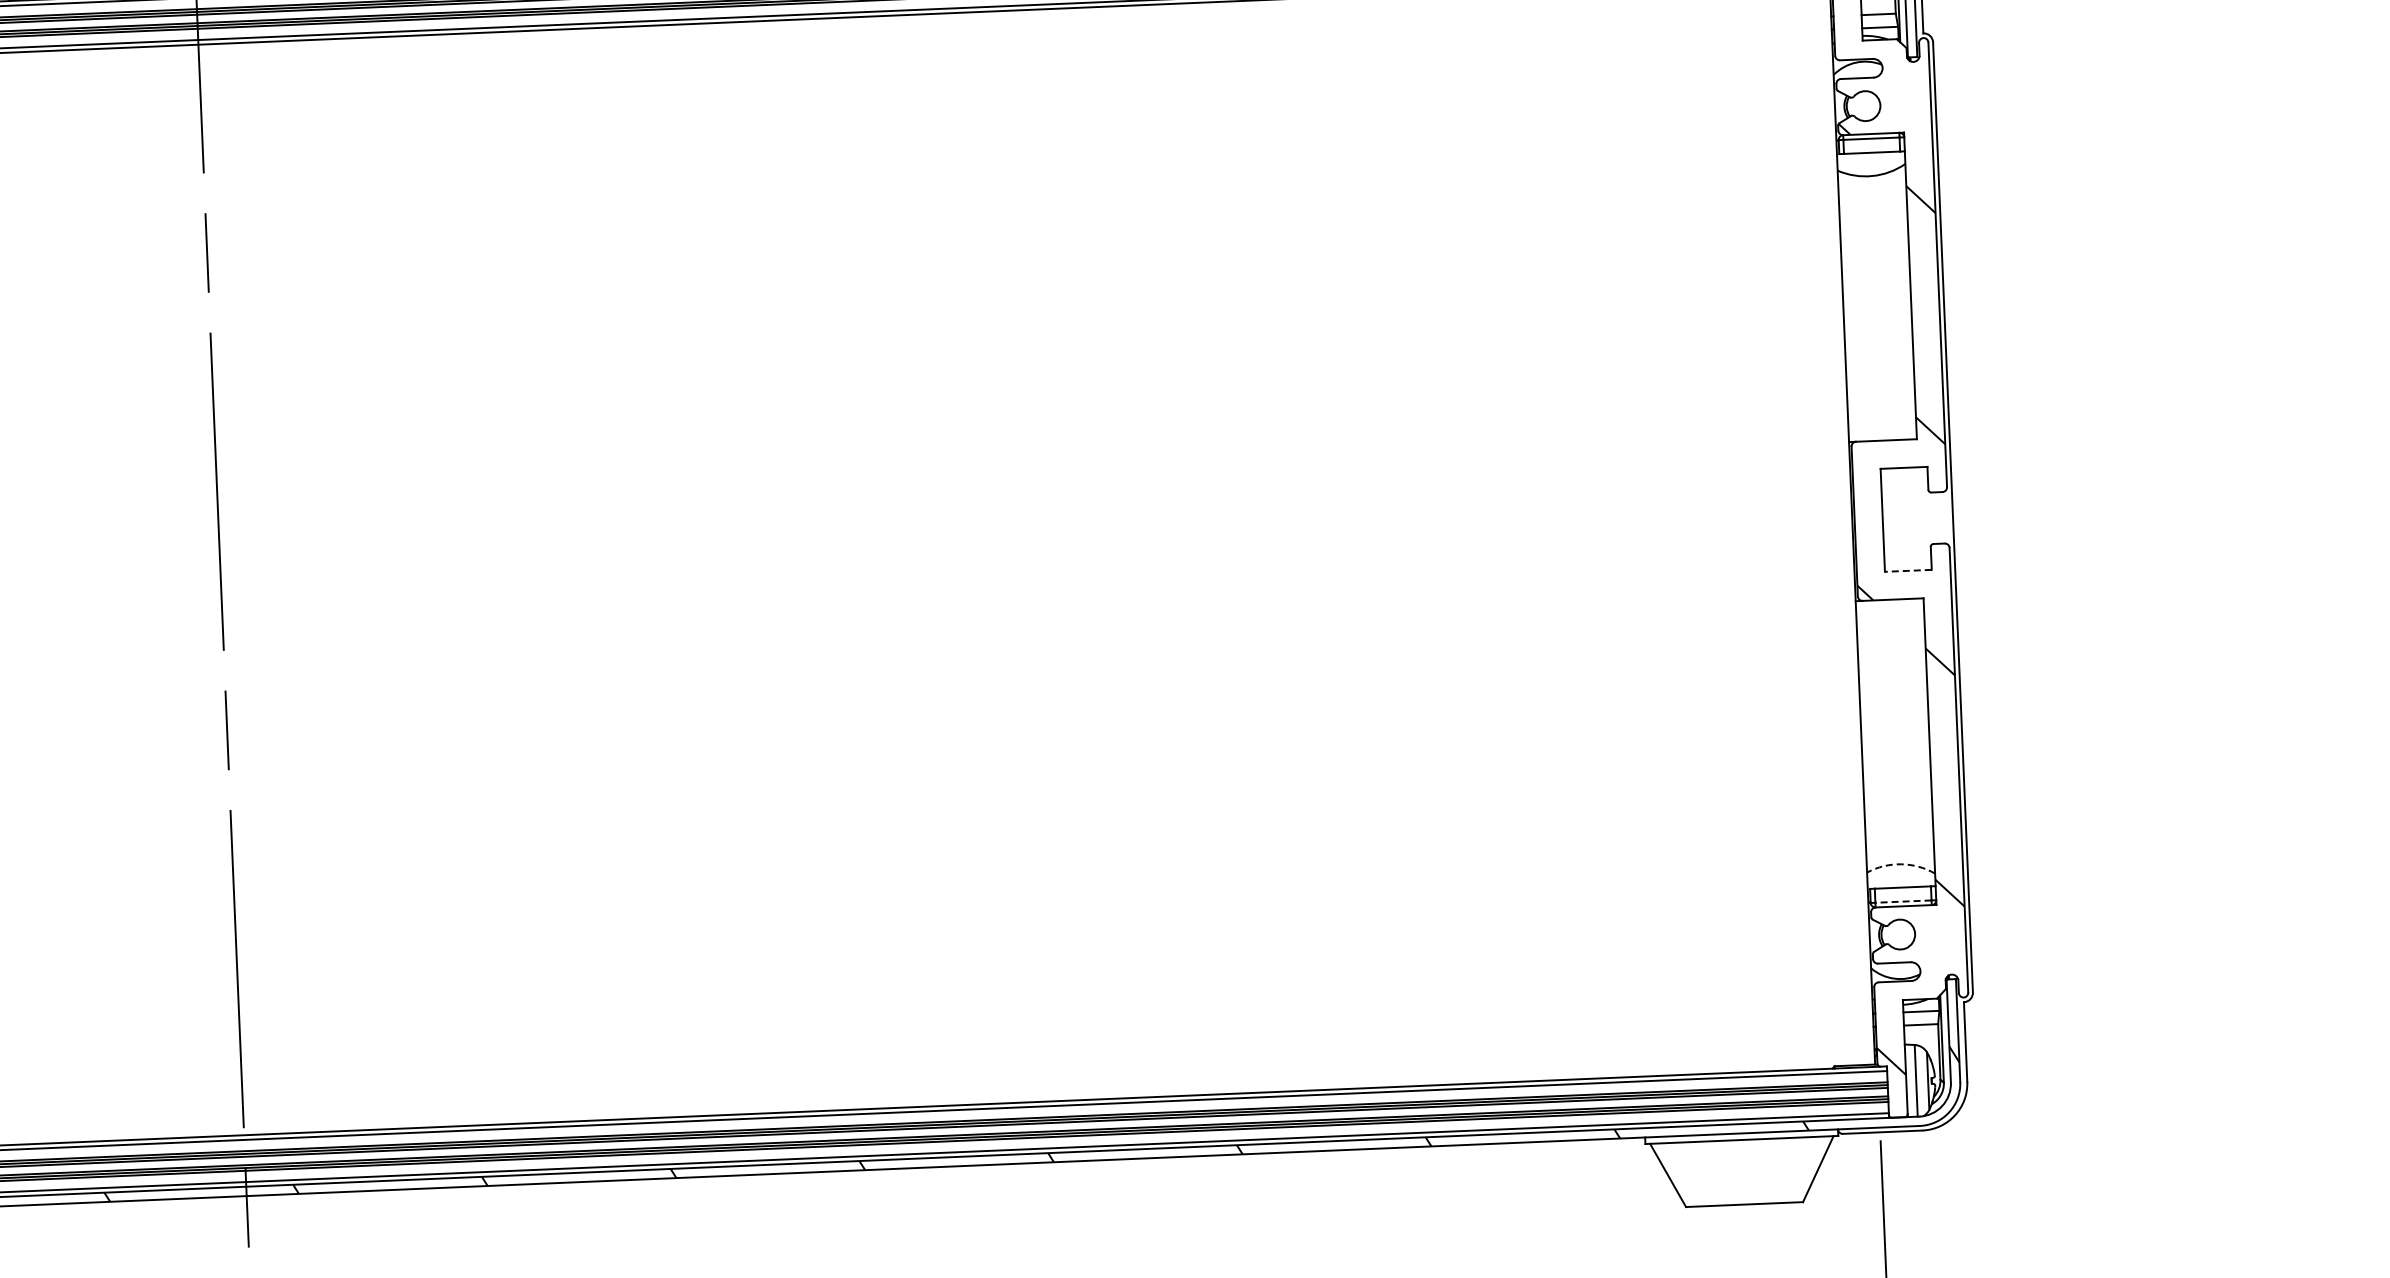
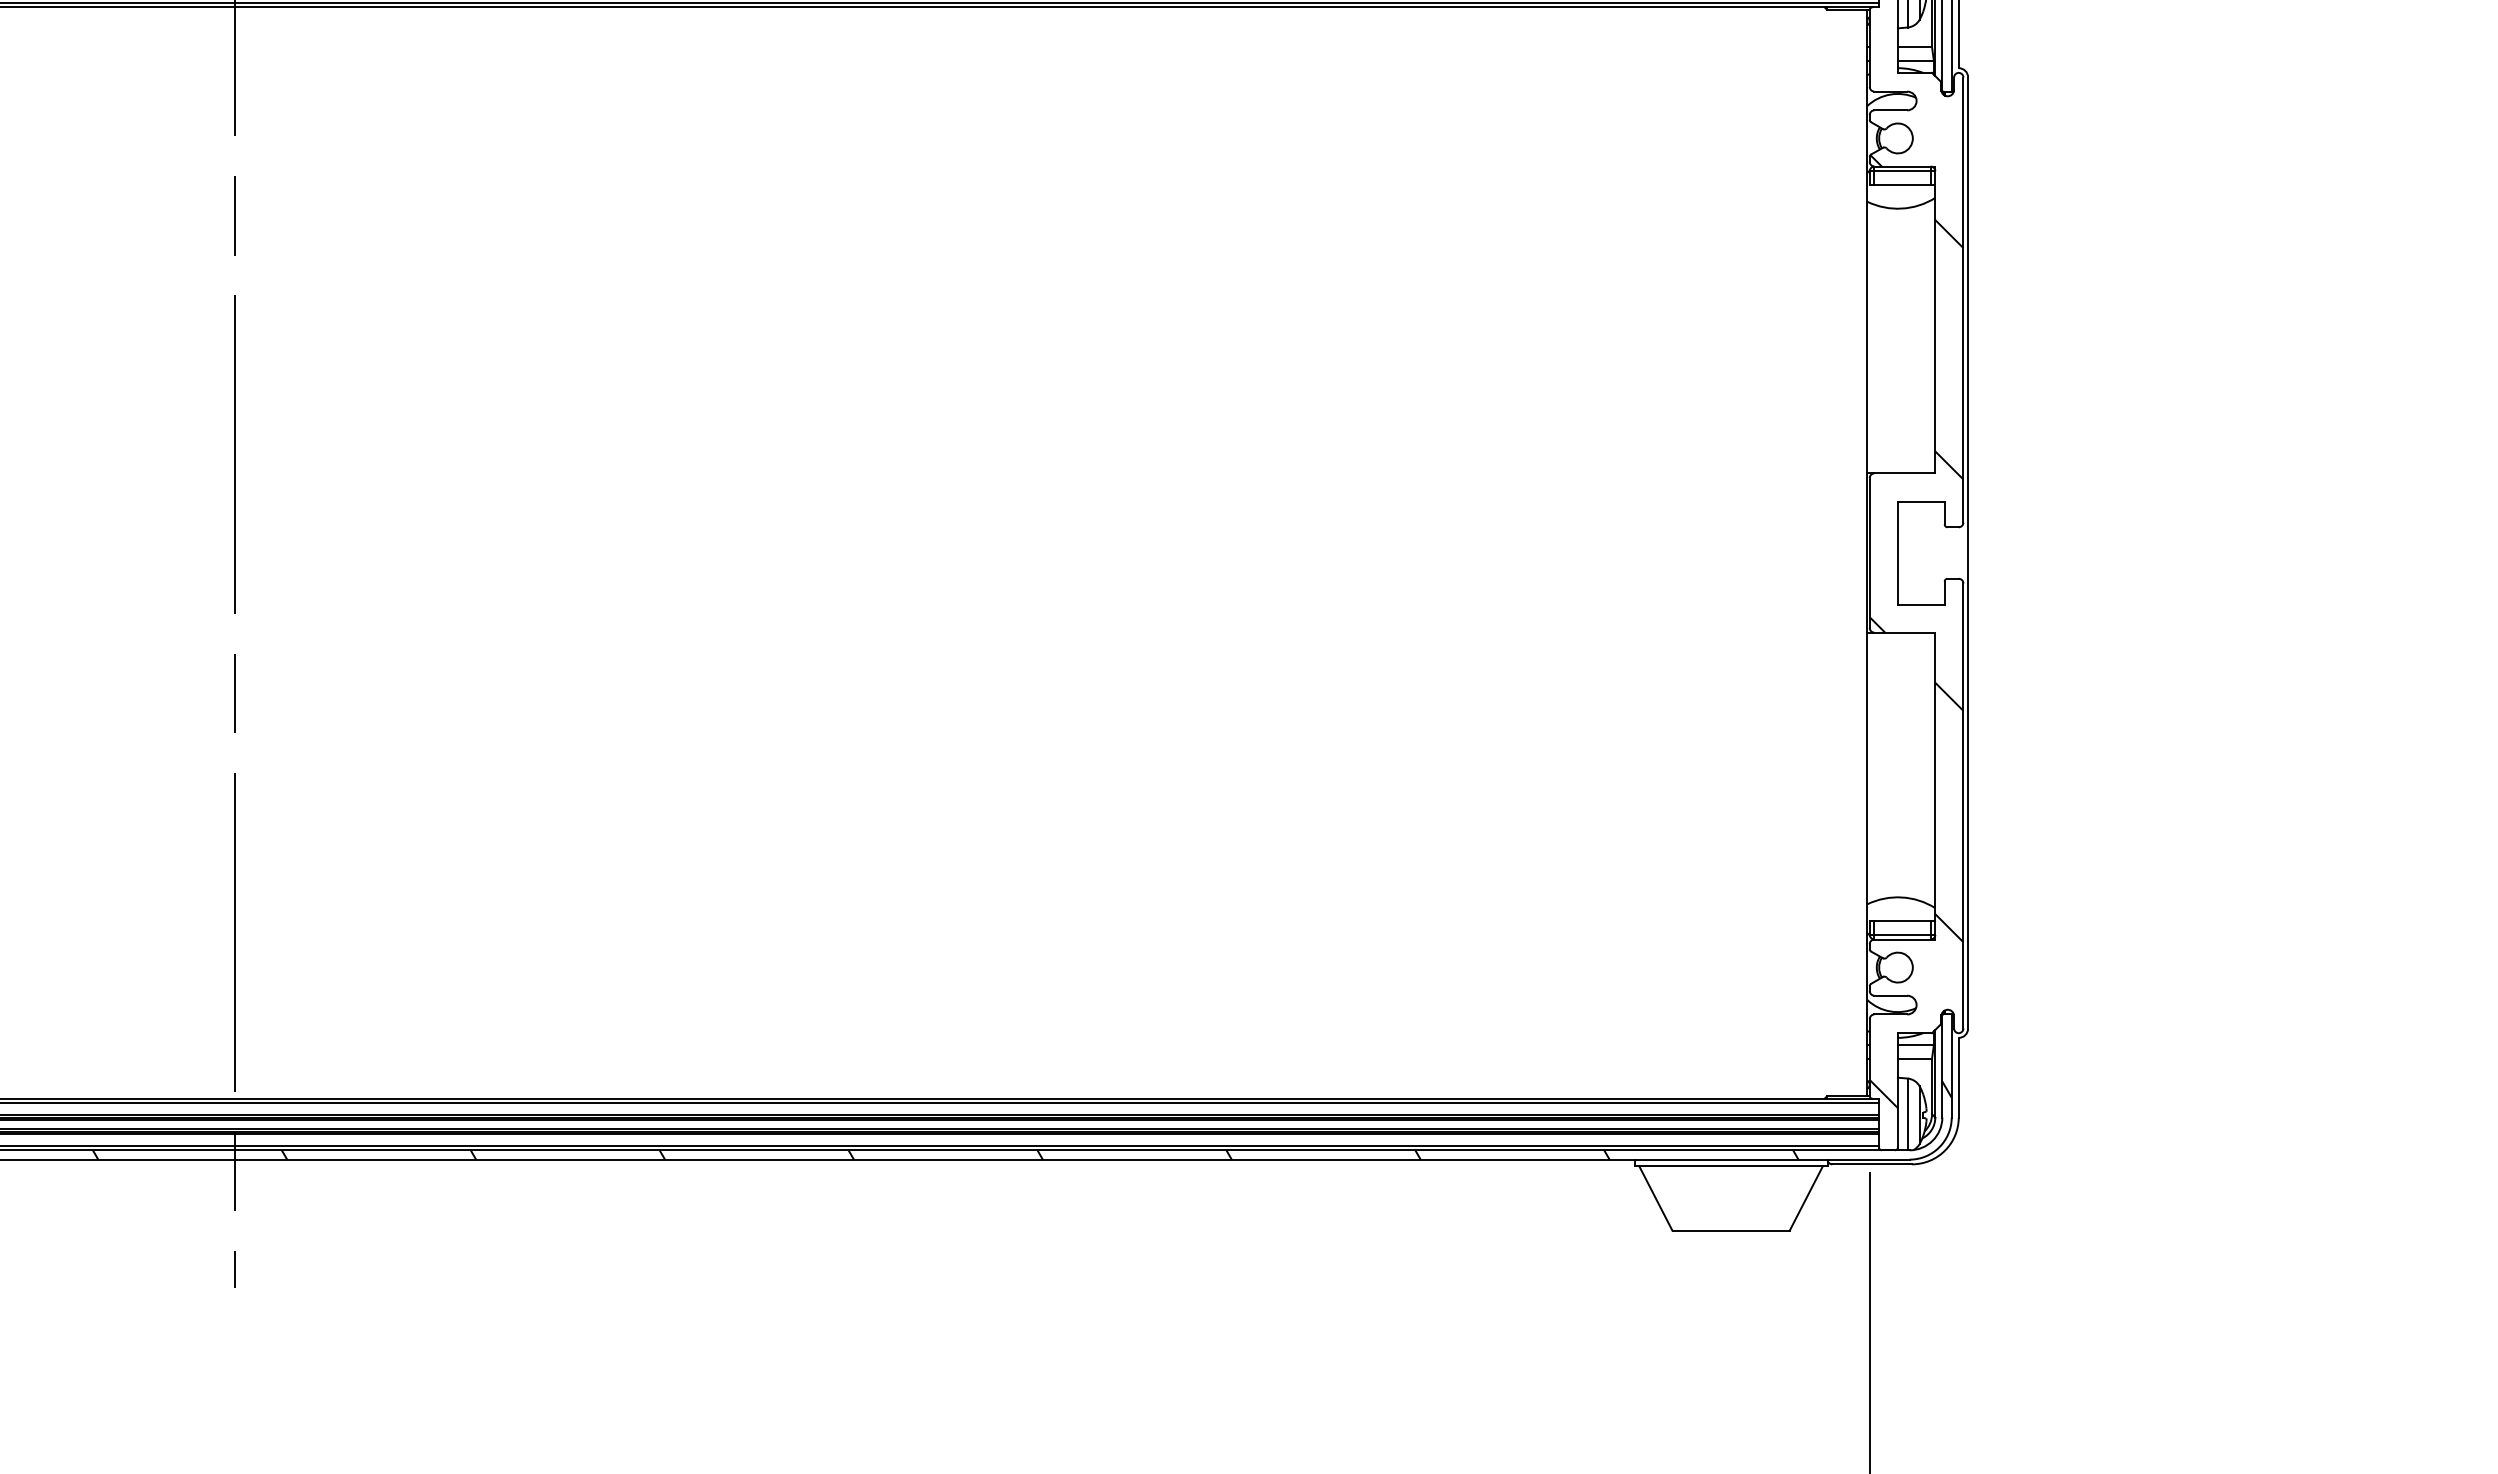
line: (1907, 570) -> (1920, 604), dashed -> solid
arc: (1900, 864) -> (1901, 897), dashed -> solid
line: (1903, 901) -> (1902, 934), dashed -> solid

